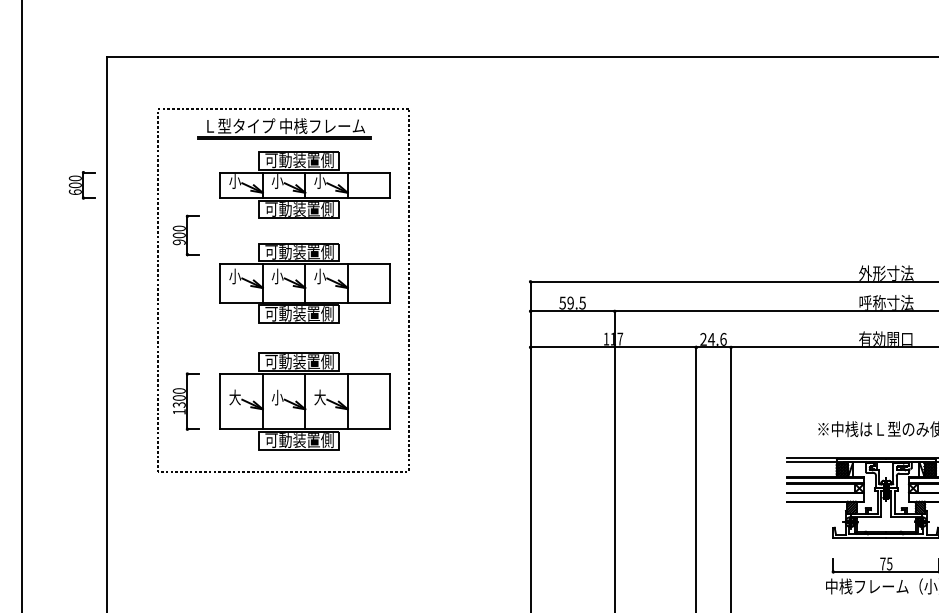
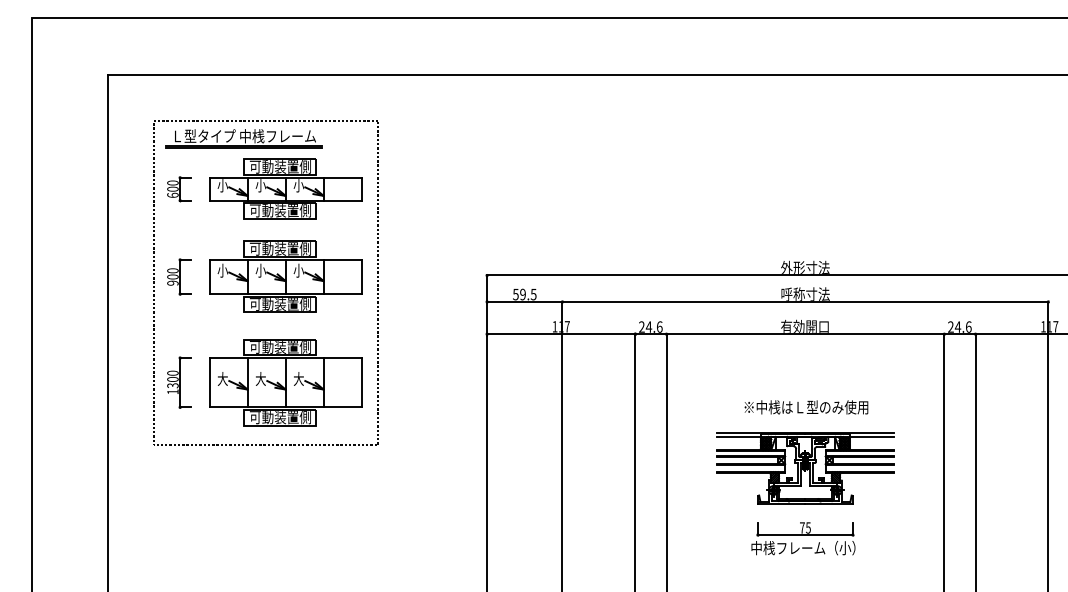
part: (283, 128) -> (243, 138), moved
part: (82, 185) -> (179, 189), moved
part: (186, 234) -> (179, 276), moved
text: (277, 398) -> (260, 379), 小 -> 大

